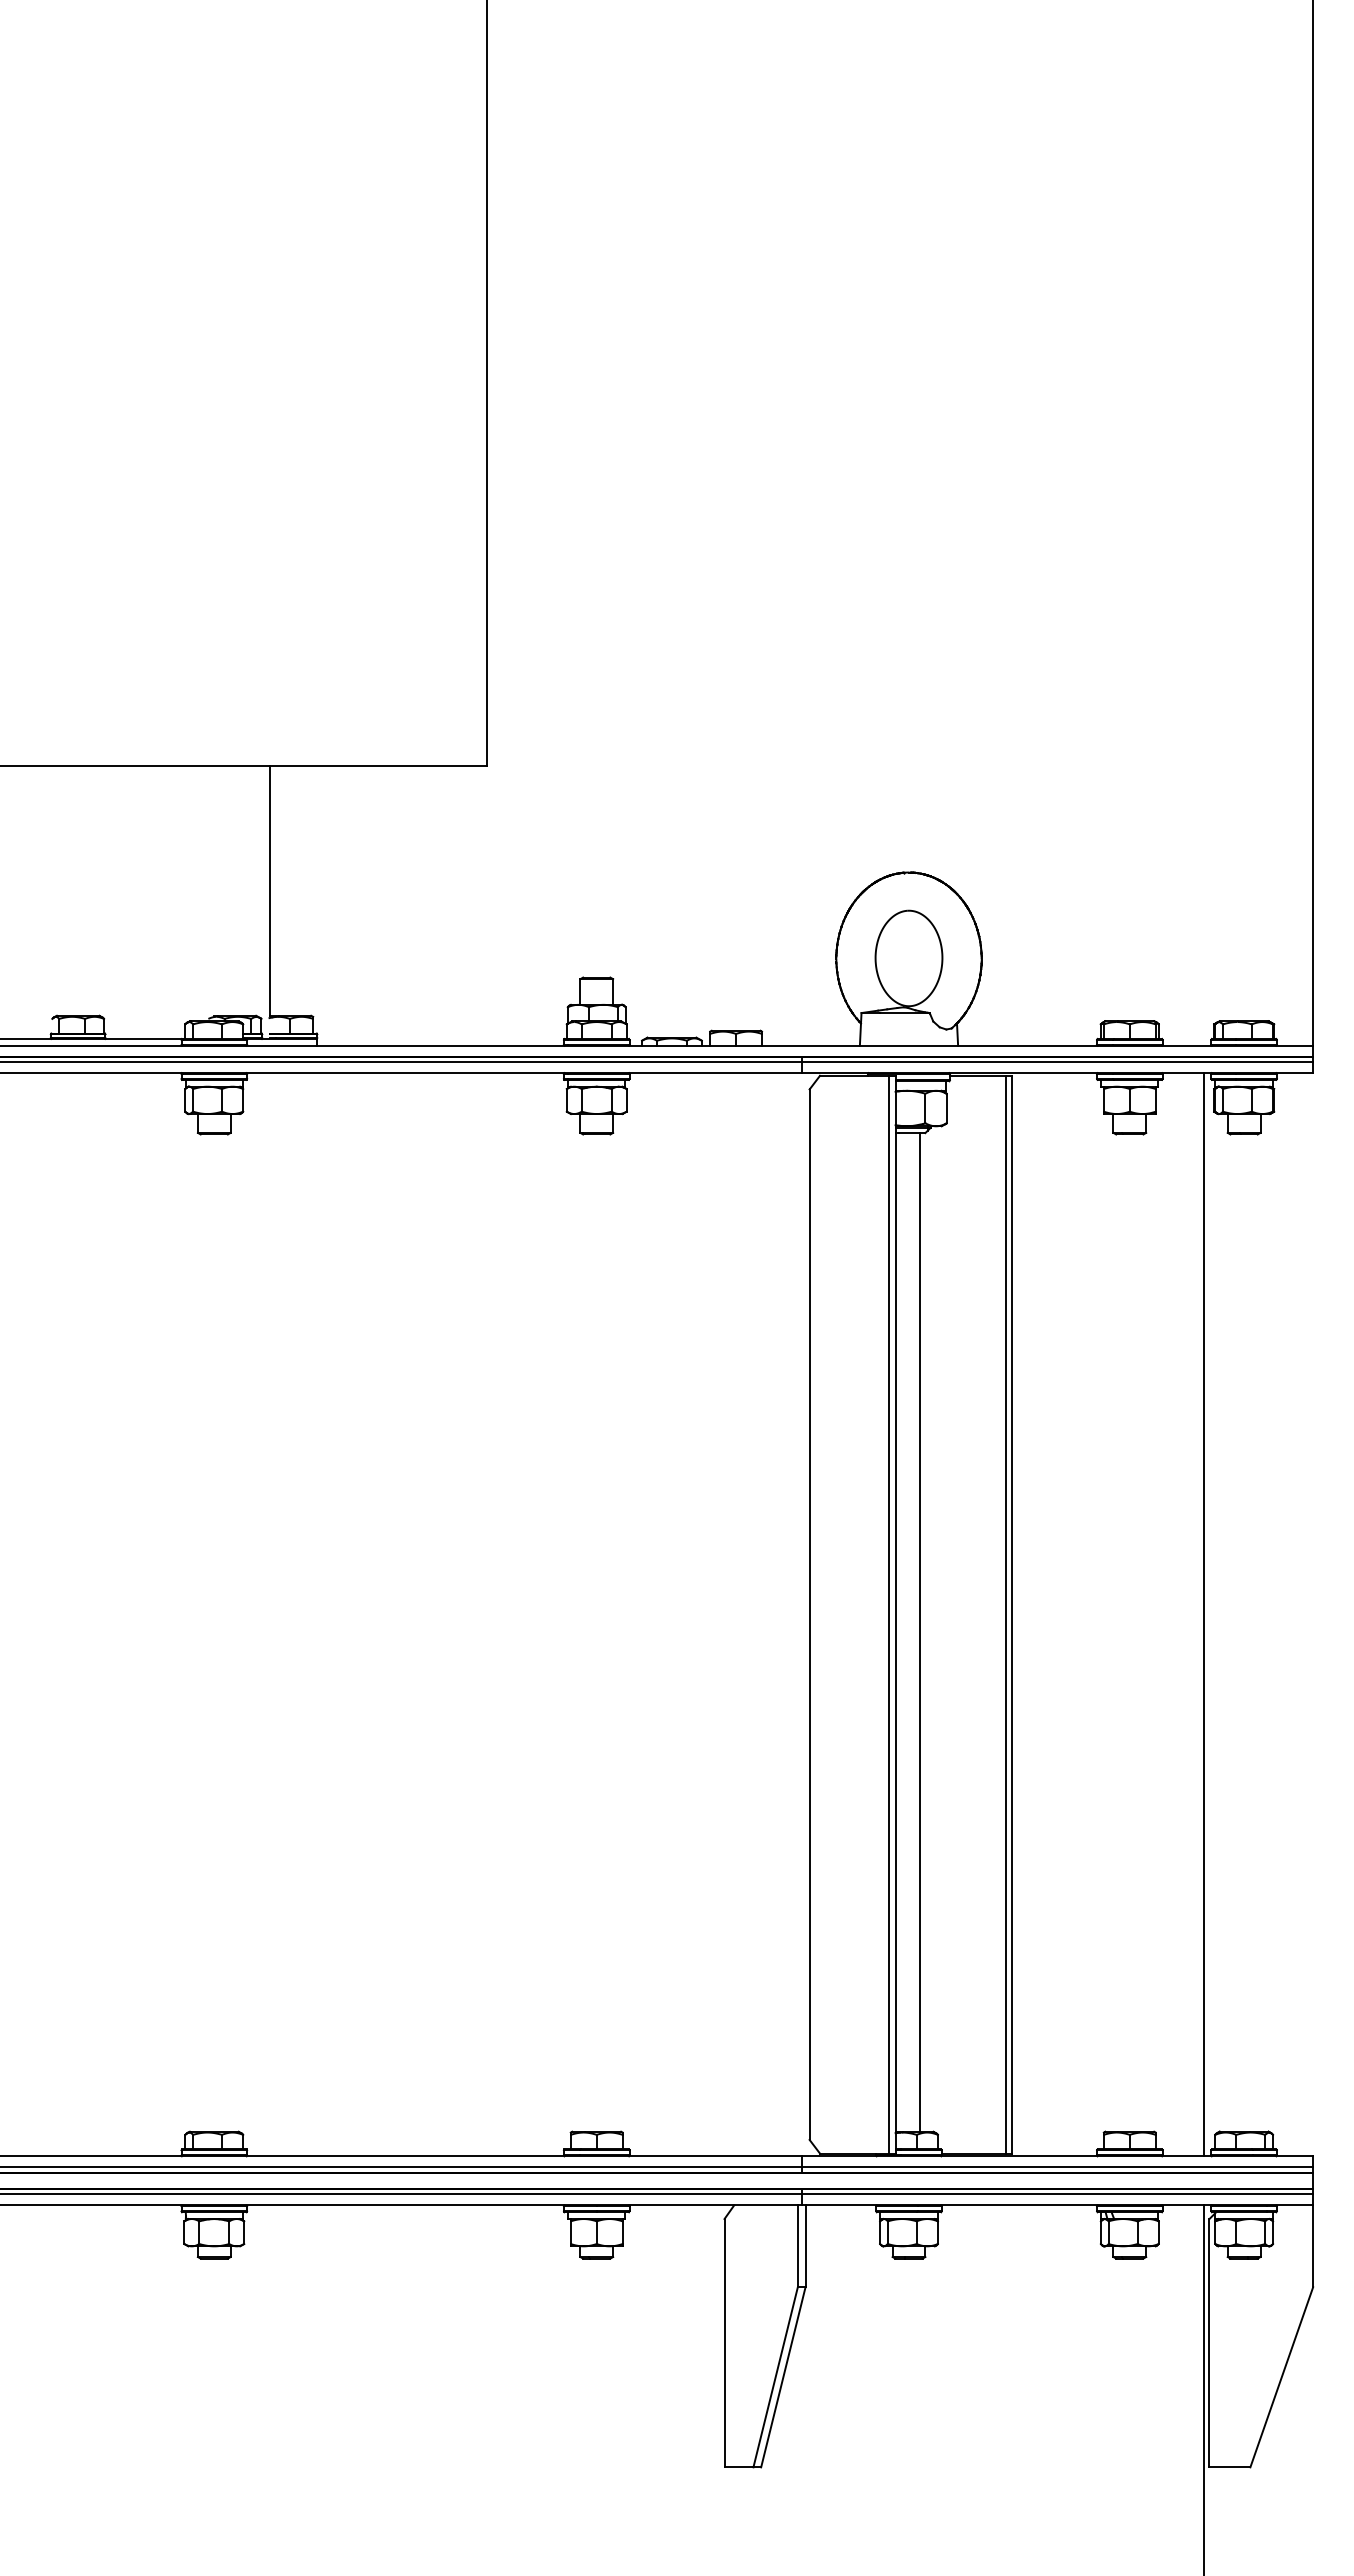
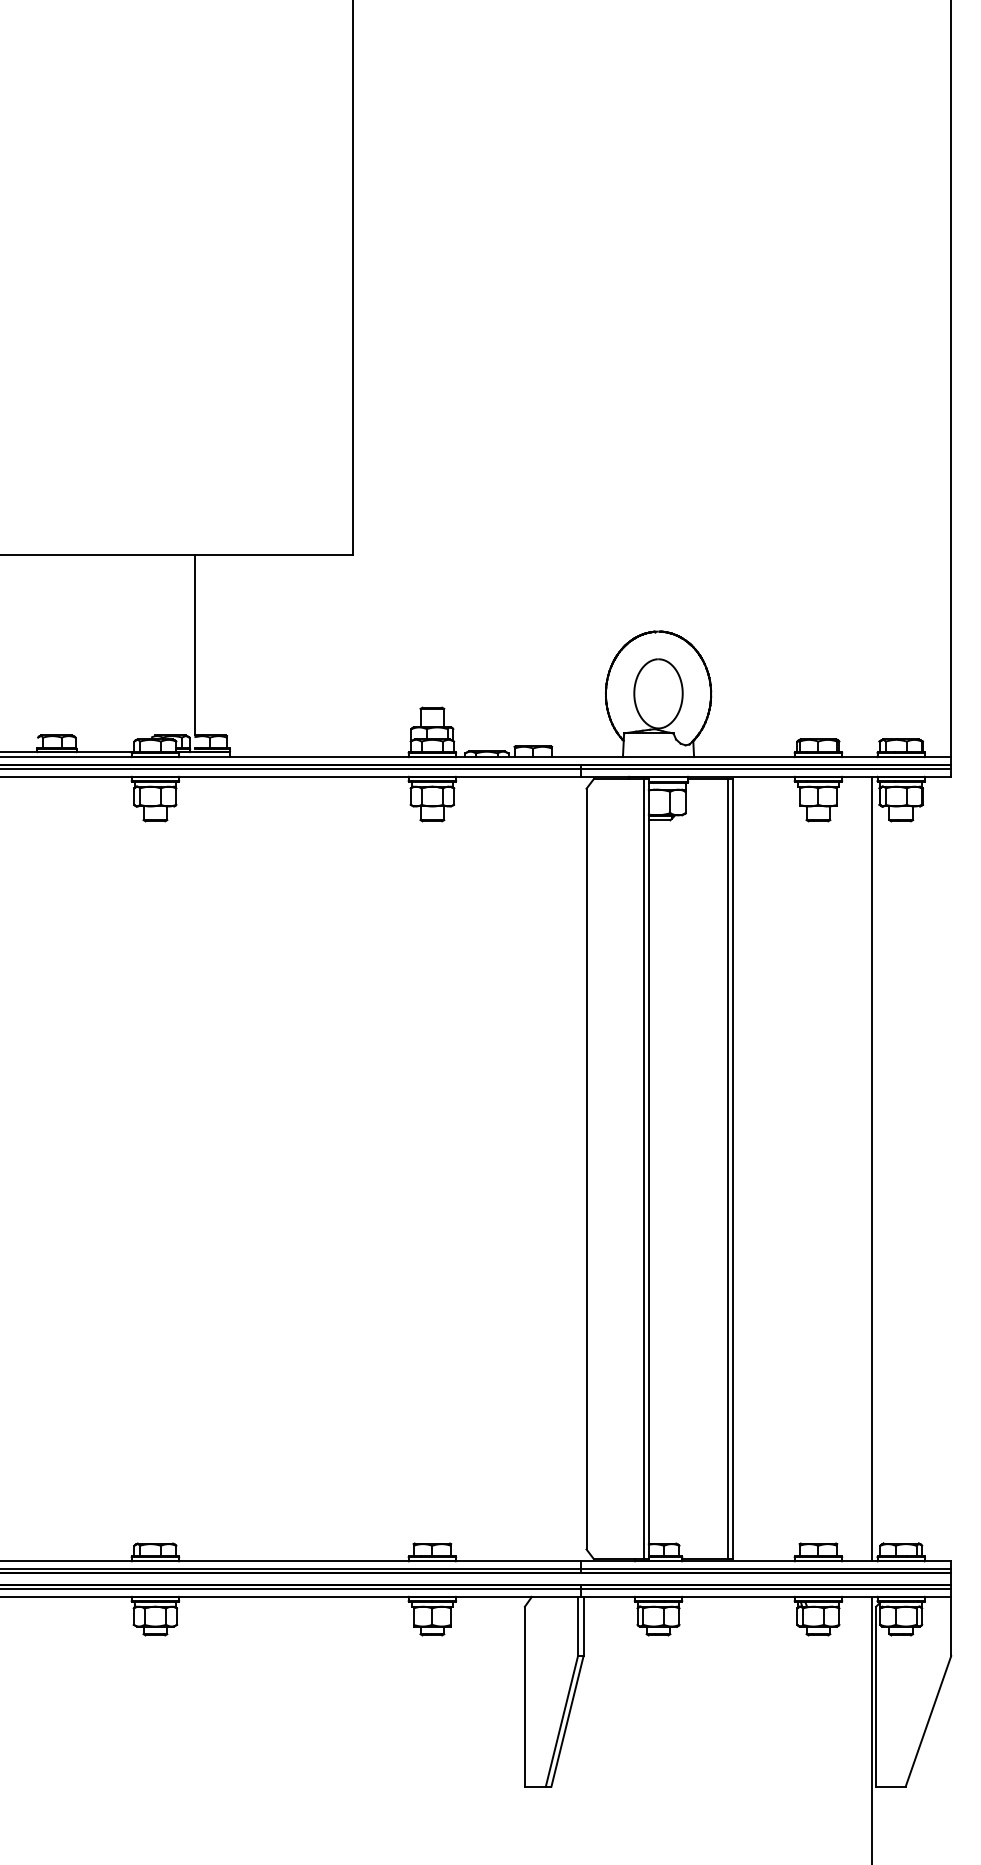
line: (919, 1632) -> (666, 1181), removed

